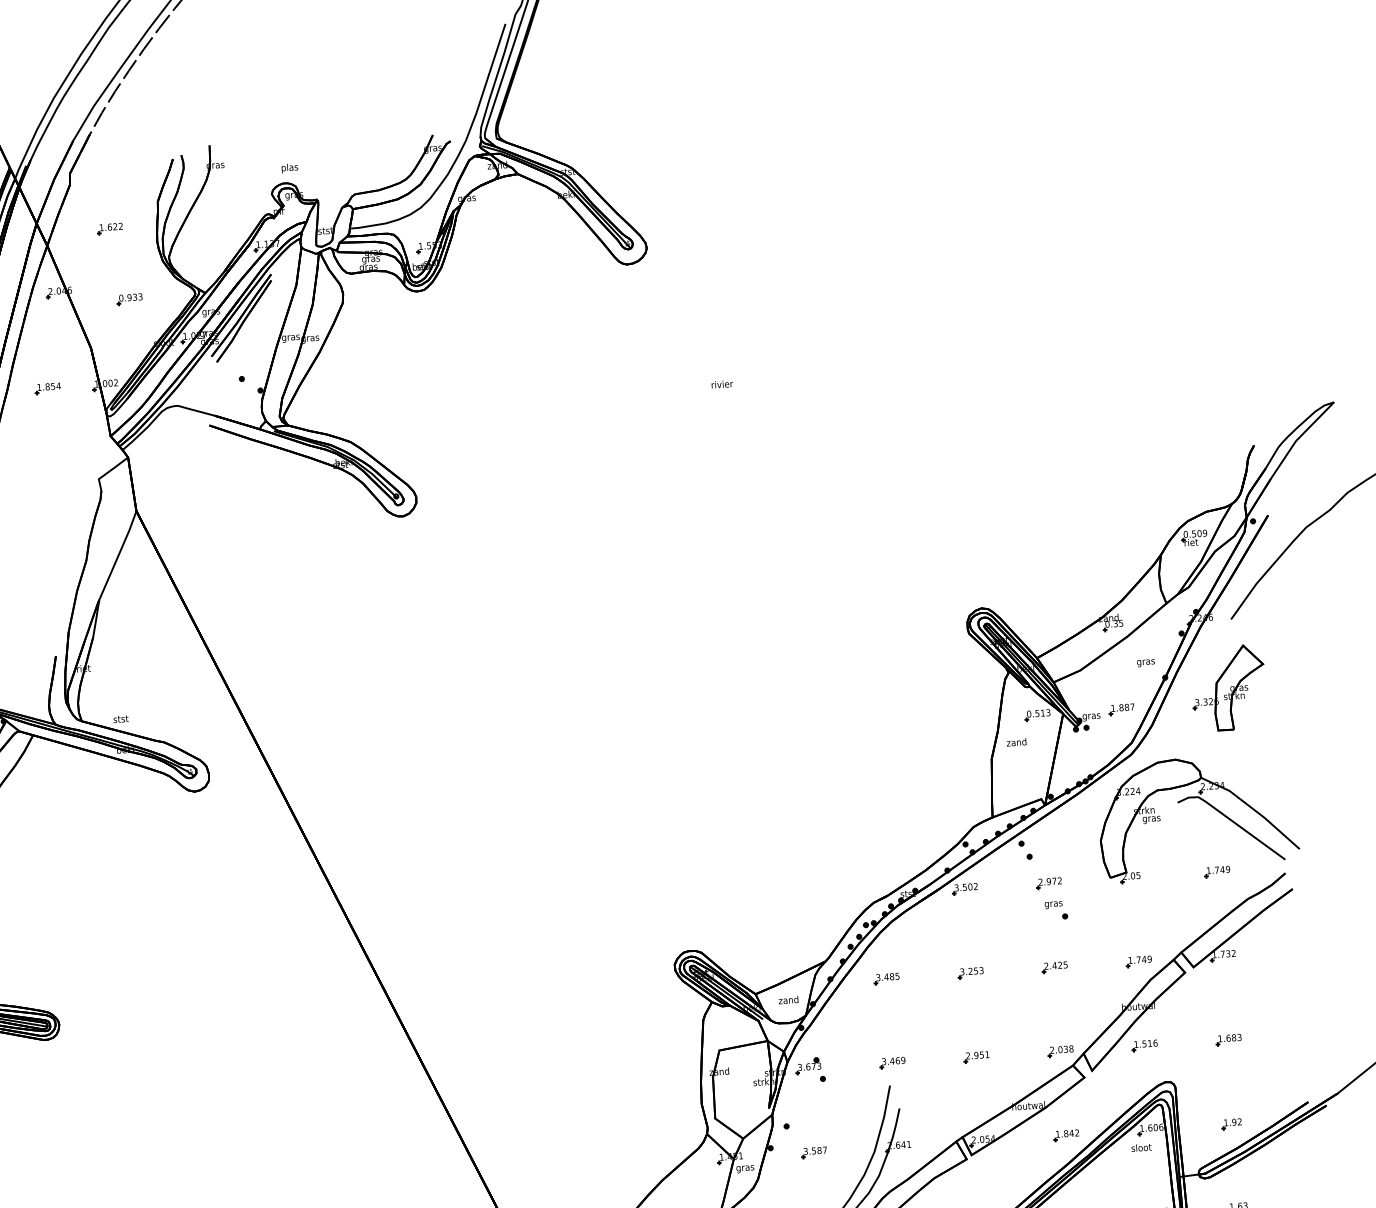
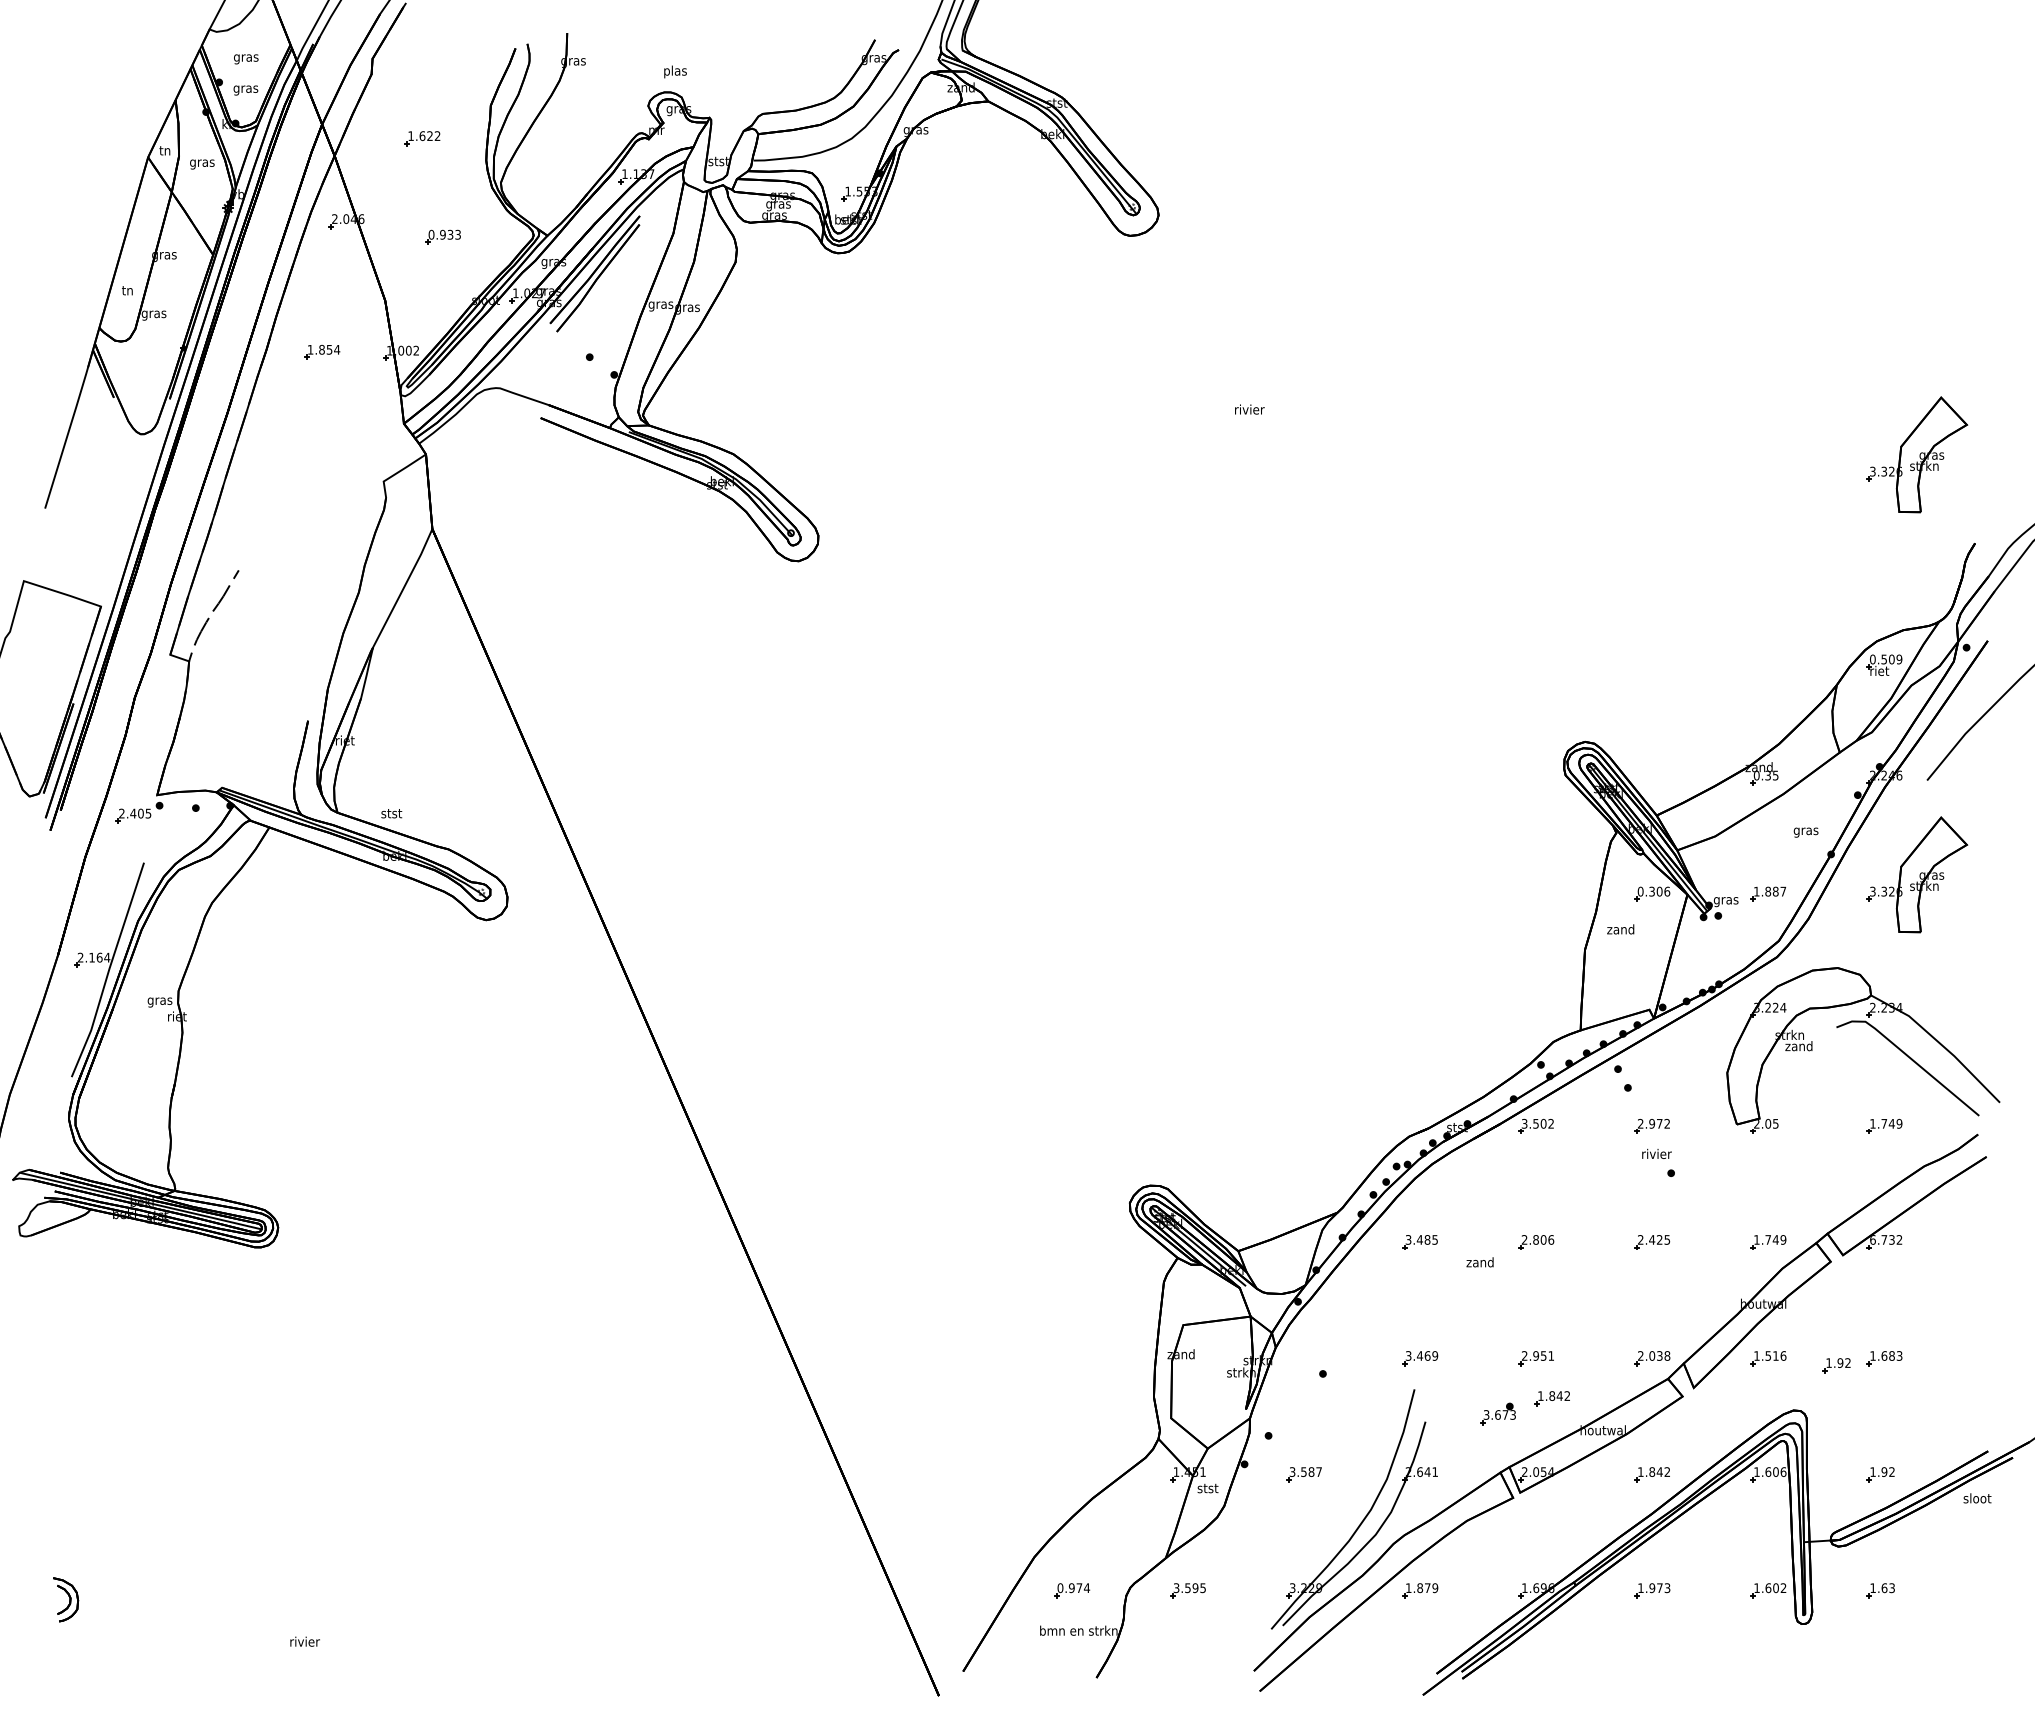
part: (1208, 383) -> (1917, 454), added
text: (1042, 713) -> (1659, 891), 0.513 -> 0.306
text: (1151, 819) -> (1798, 1047), gras -> zand
text: (1053, 903) -> (1656, 1154), gras -> rivier
text: (1214, 954) -> (1872, 1239), 1.732 -> 6.732
text: (971, 971) -> (1537, 1239), 3.253 -> 2.806
text: (788, 1000) -> (1479, 1262), moved
part: (1194, 1047) -> (1836, 1365), added
part: (807, 1065) -> (1497, 1413), moved
part: (989, 1085) -> (1551, 1398), added
text: (1141, 1147) -> (1977, 1498), moved
text: (745, 1168) -> (1207, 1489), gras -> stst

